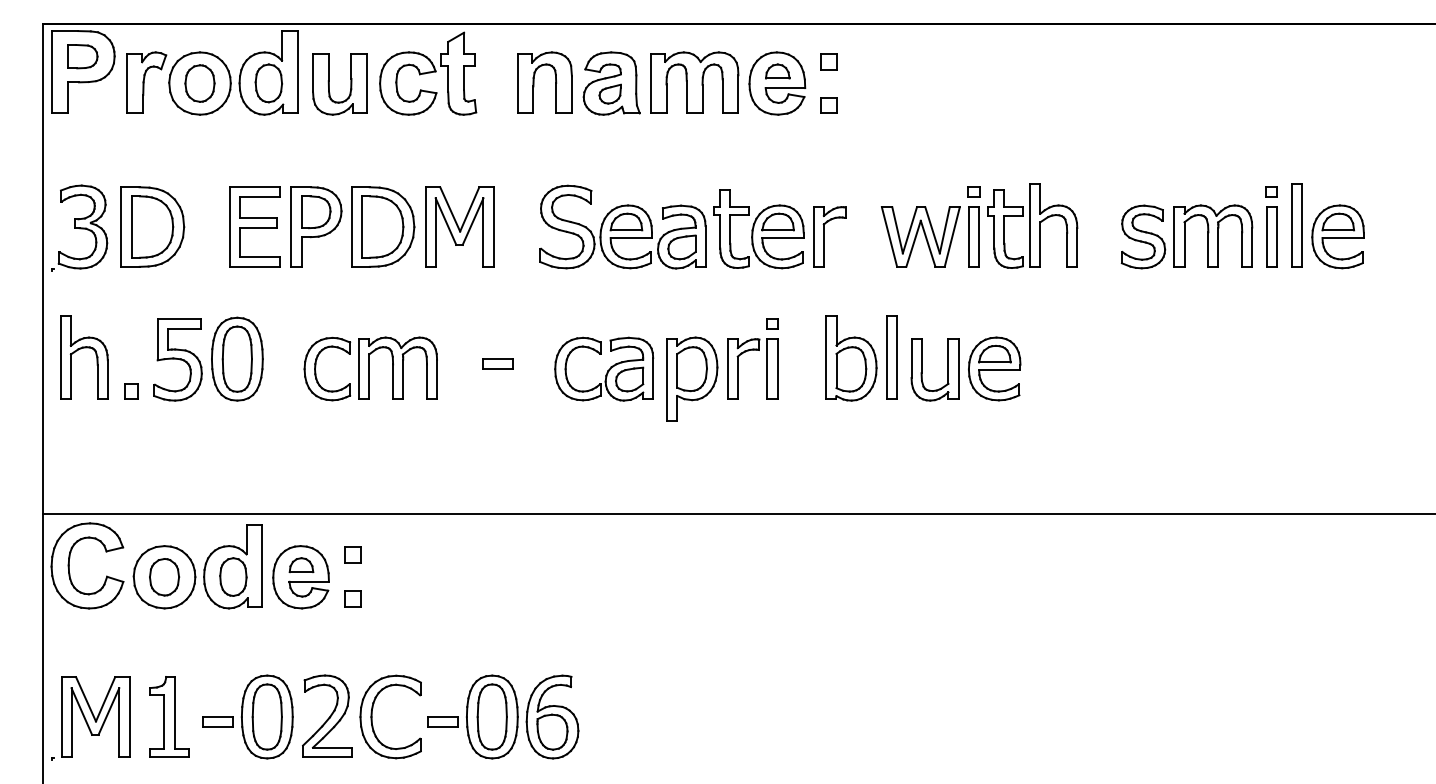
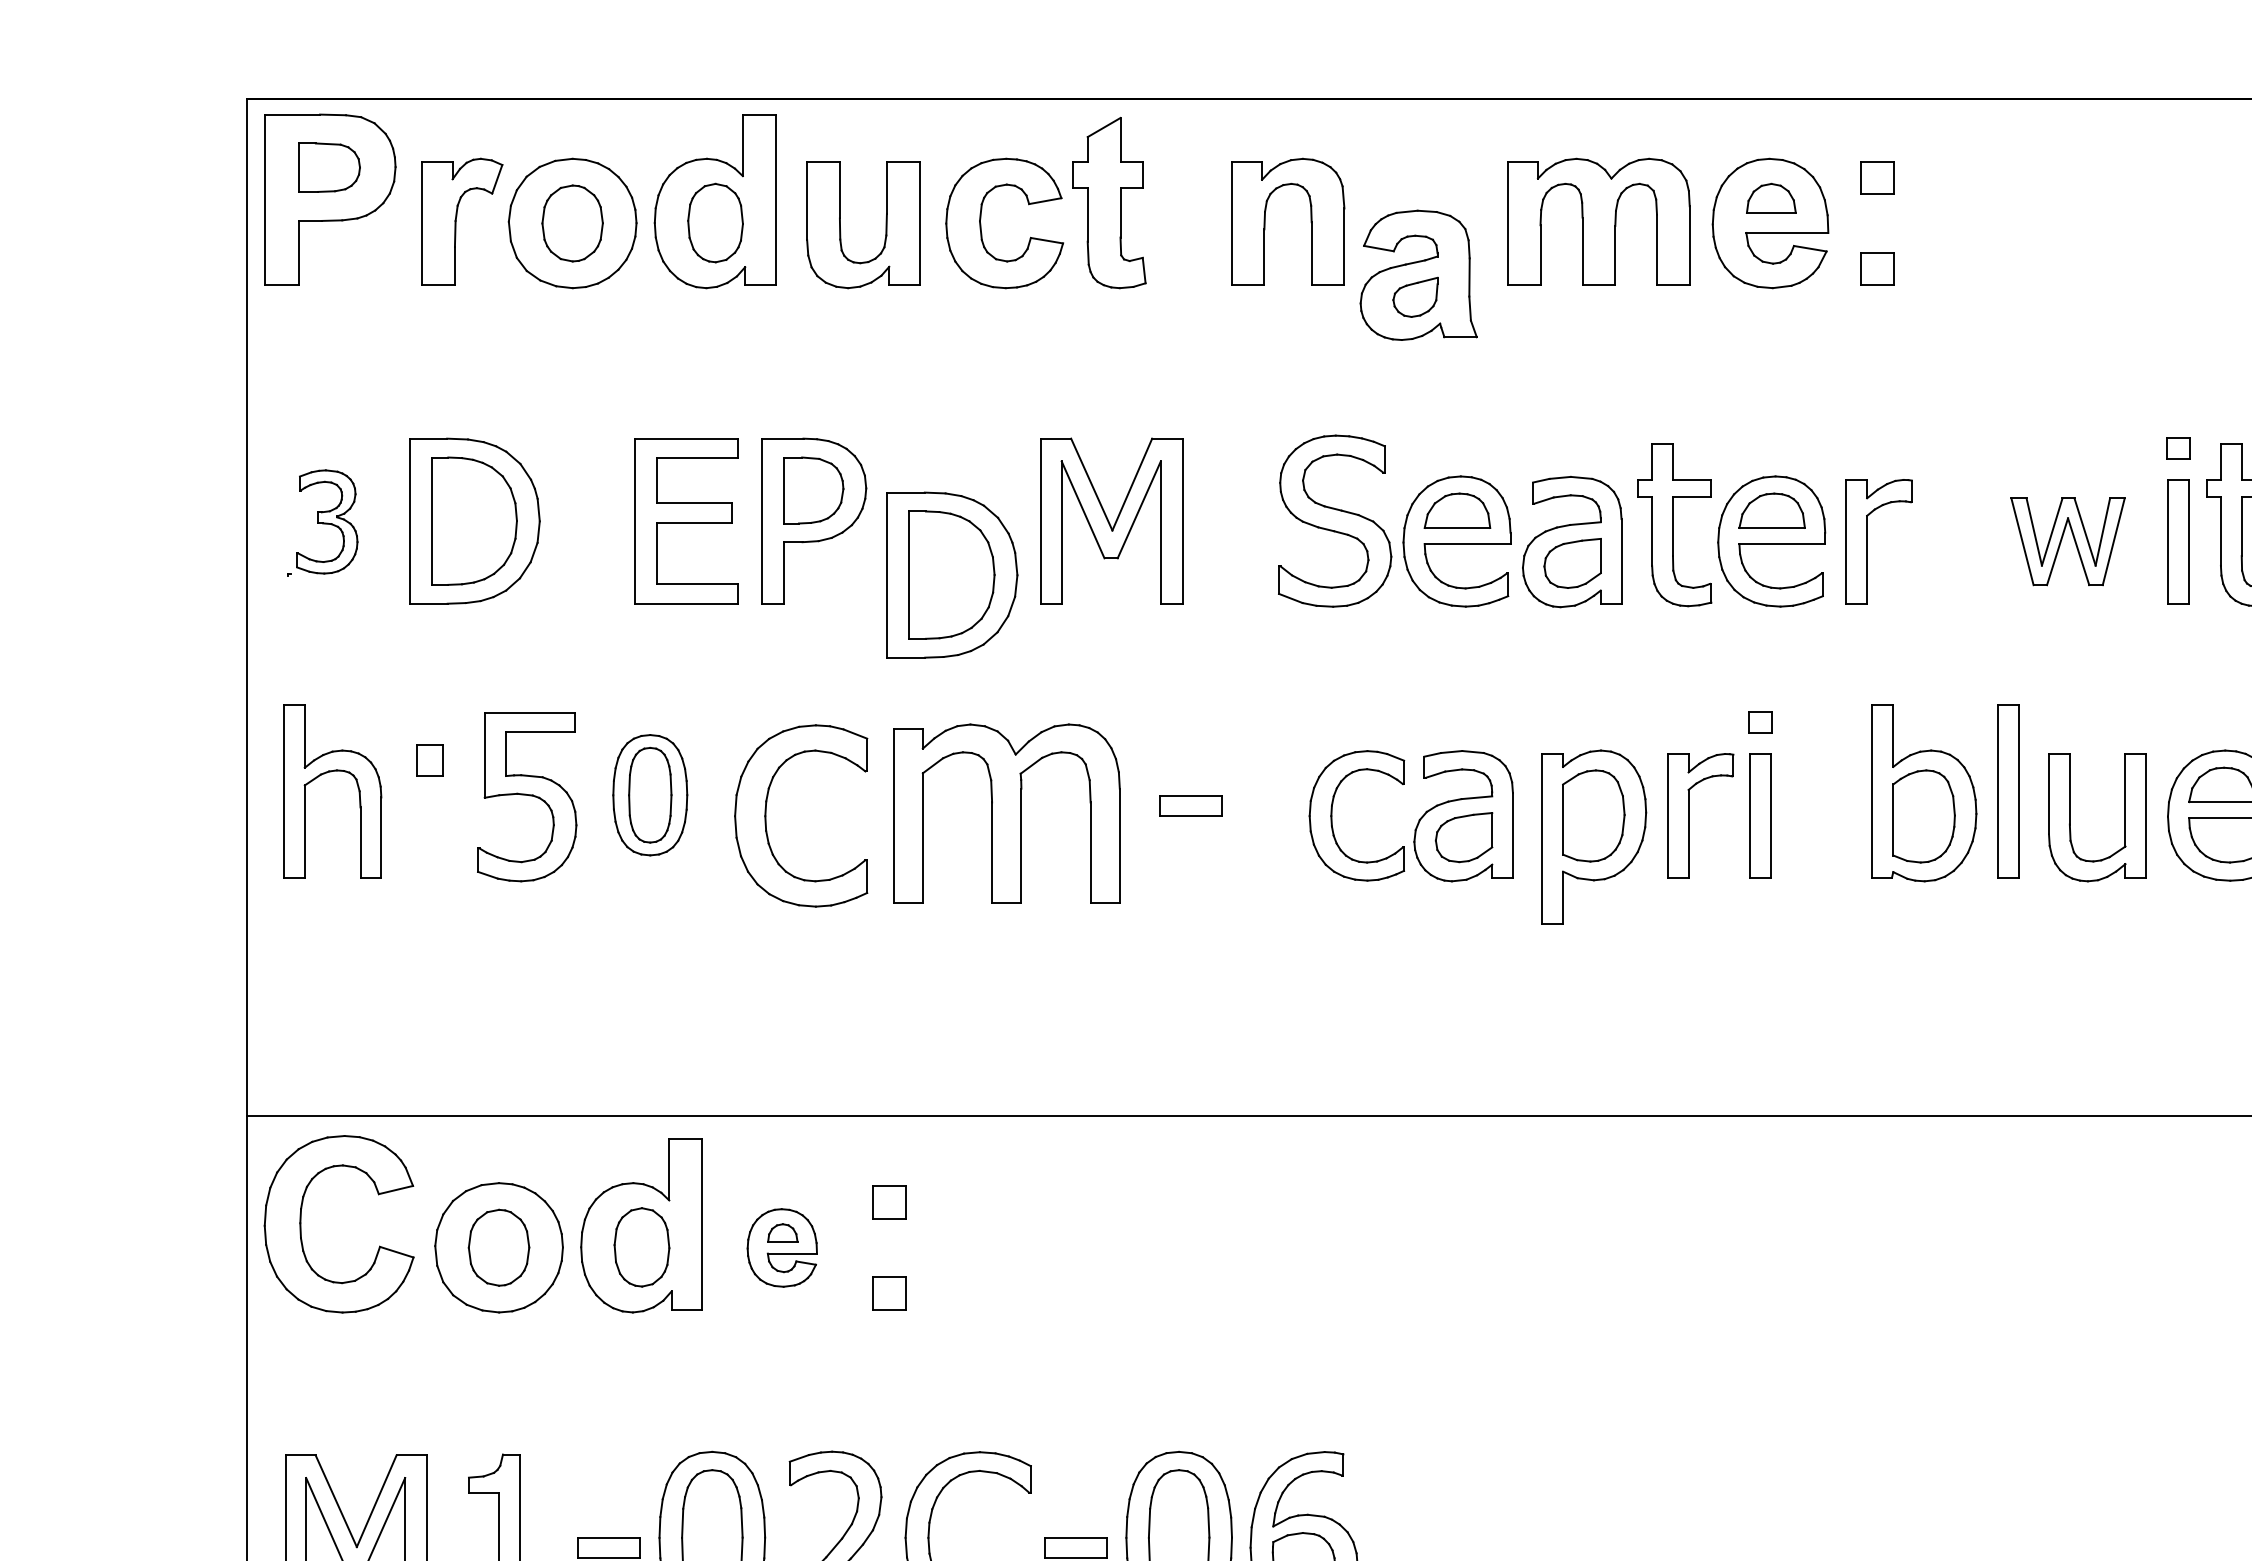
part: (611, 83) -> (1418, 275), moved
part: (383, 226) -> (953, 573), moved
part: (79, 227) -> (322, 522), size x0.6
part: (920, 236) -> (2067, 540), size x0.7
part: (237, 358) -> (650, 793), size x0.7
part: (370, 368) -> (926, 814), size x1.4
part: (131, 391) -> (430, 760), moved
part: (300, 577) -> (781, 1248), size x0.6

